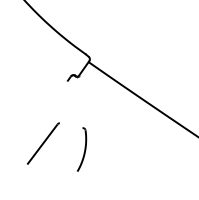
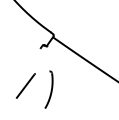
part: (81, 149) -> (48, 89), size x1.43

